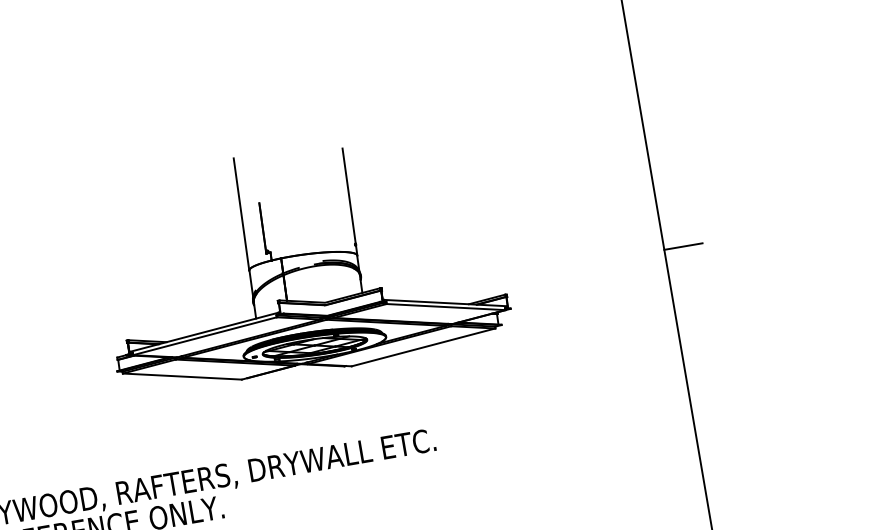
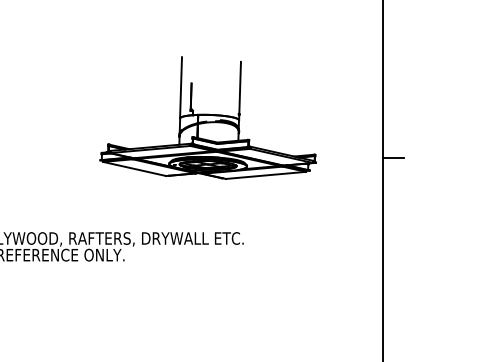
part: (298, 260) -> (207, 117), moved

